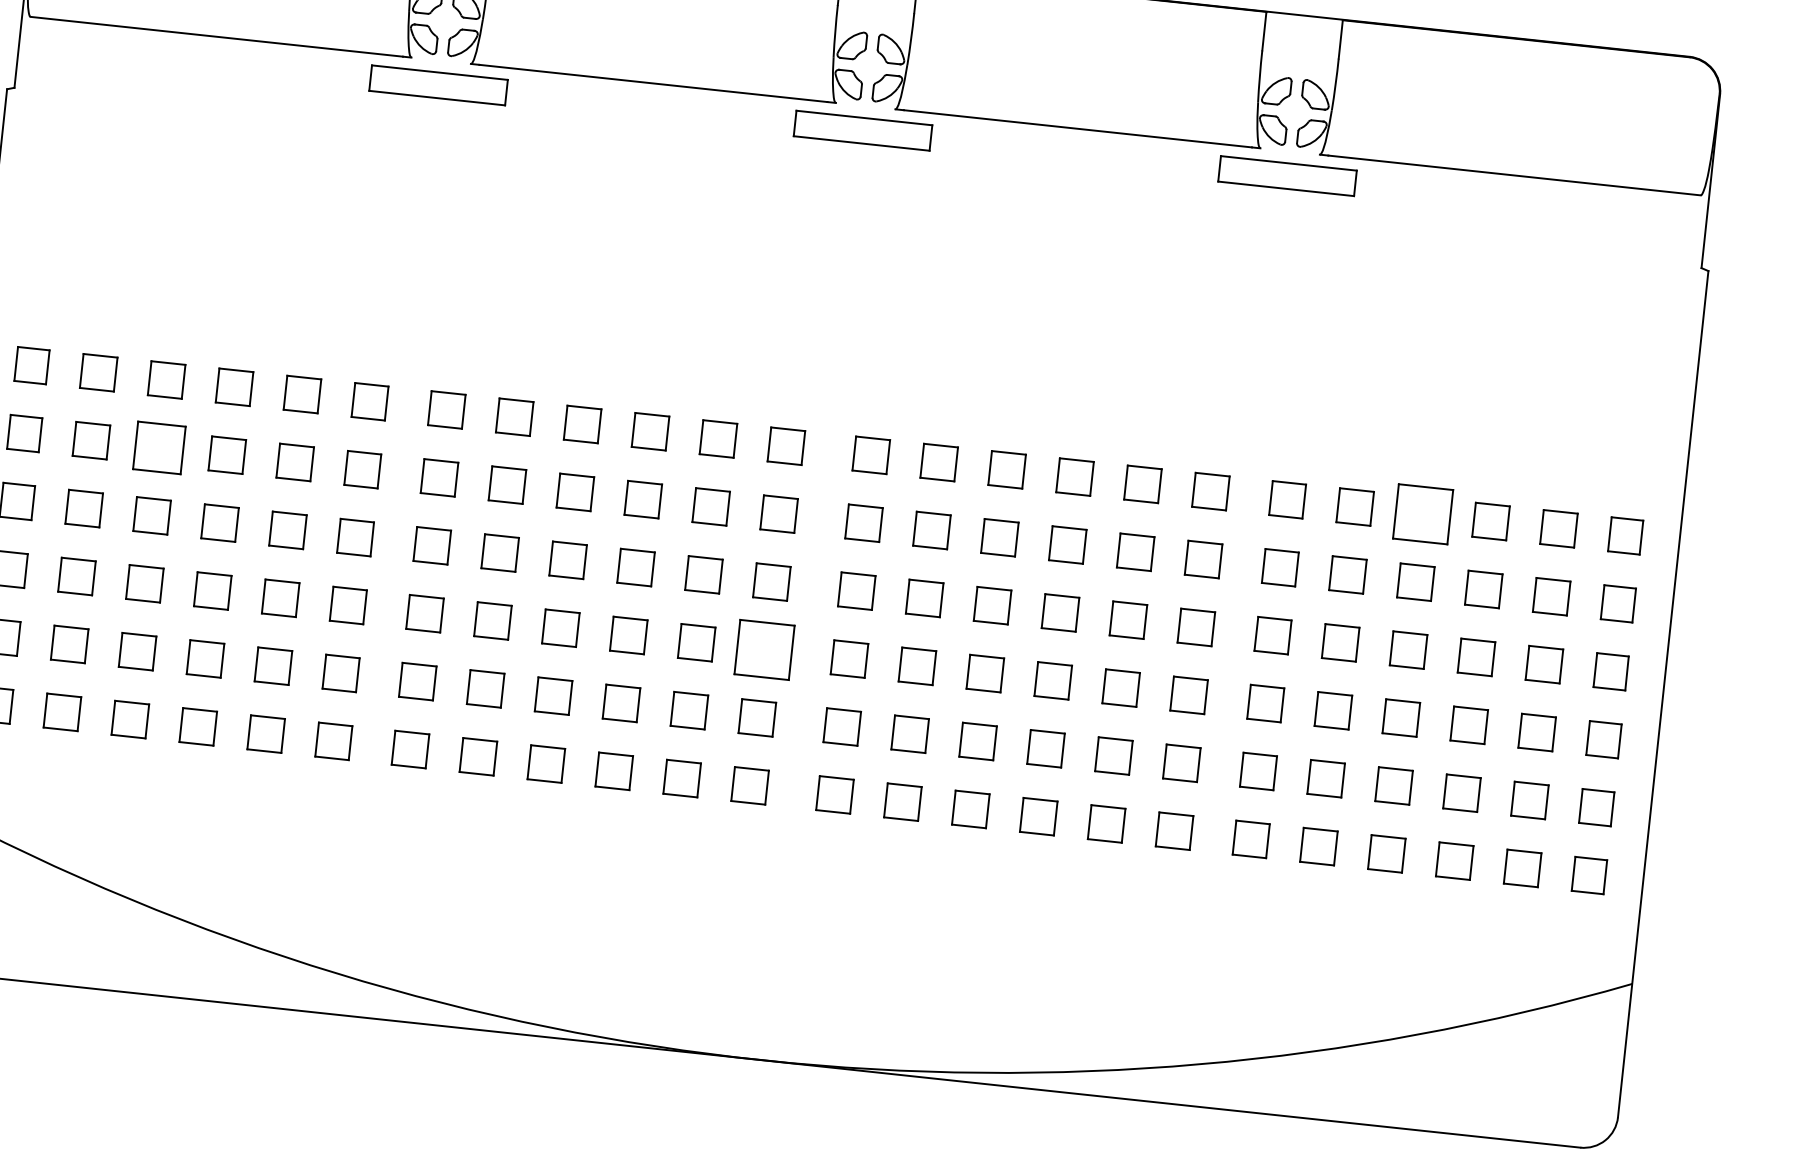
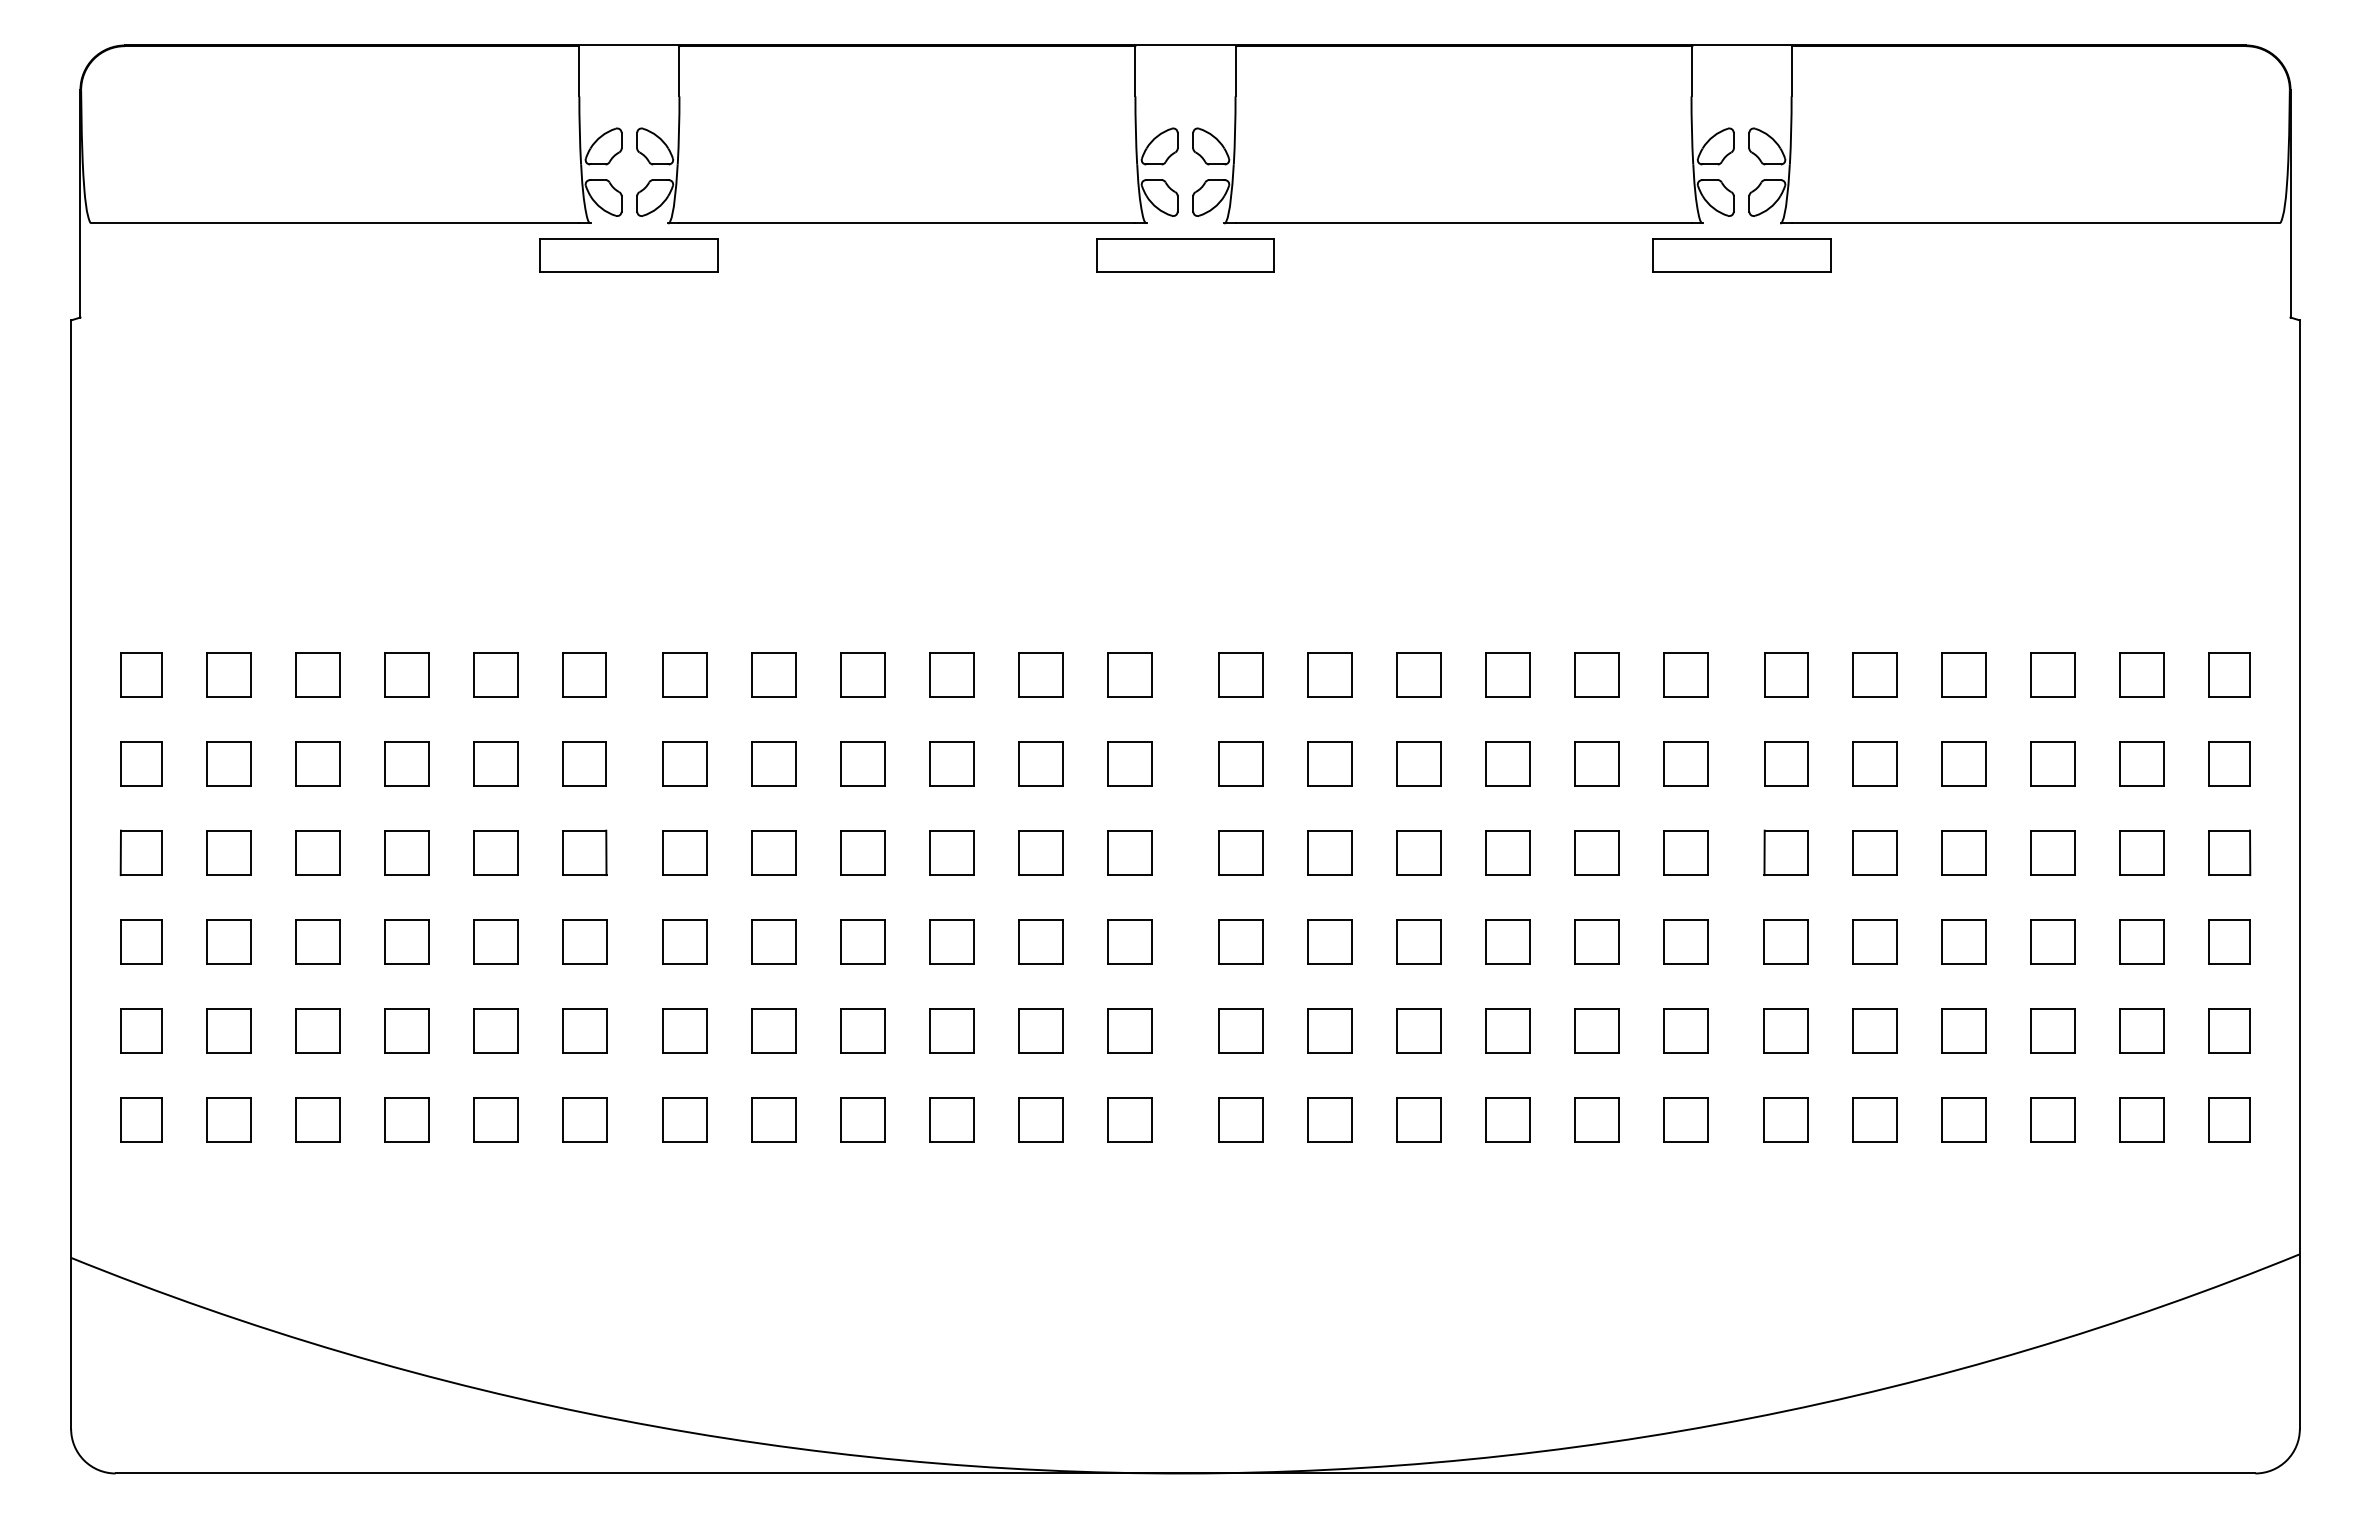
part: (159, 447) -> (317, 763), size x0.71
part: (1422, 513) -> (1963, 674), size x0.62
part: (764, 649) -> (1129, 941), size x0.62

